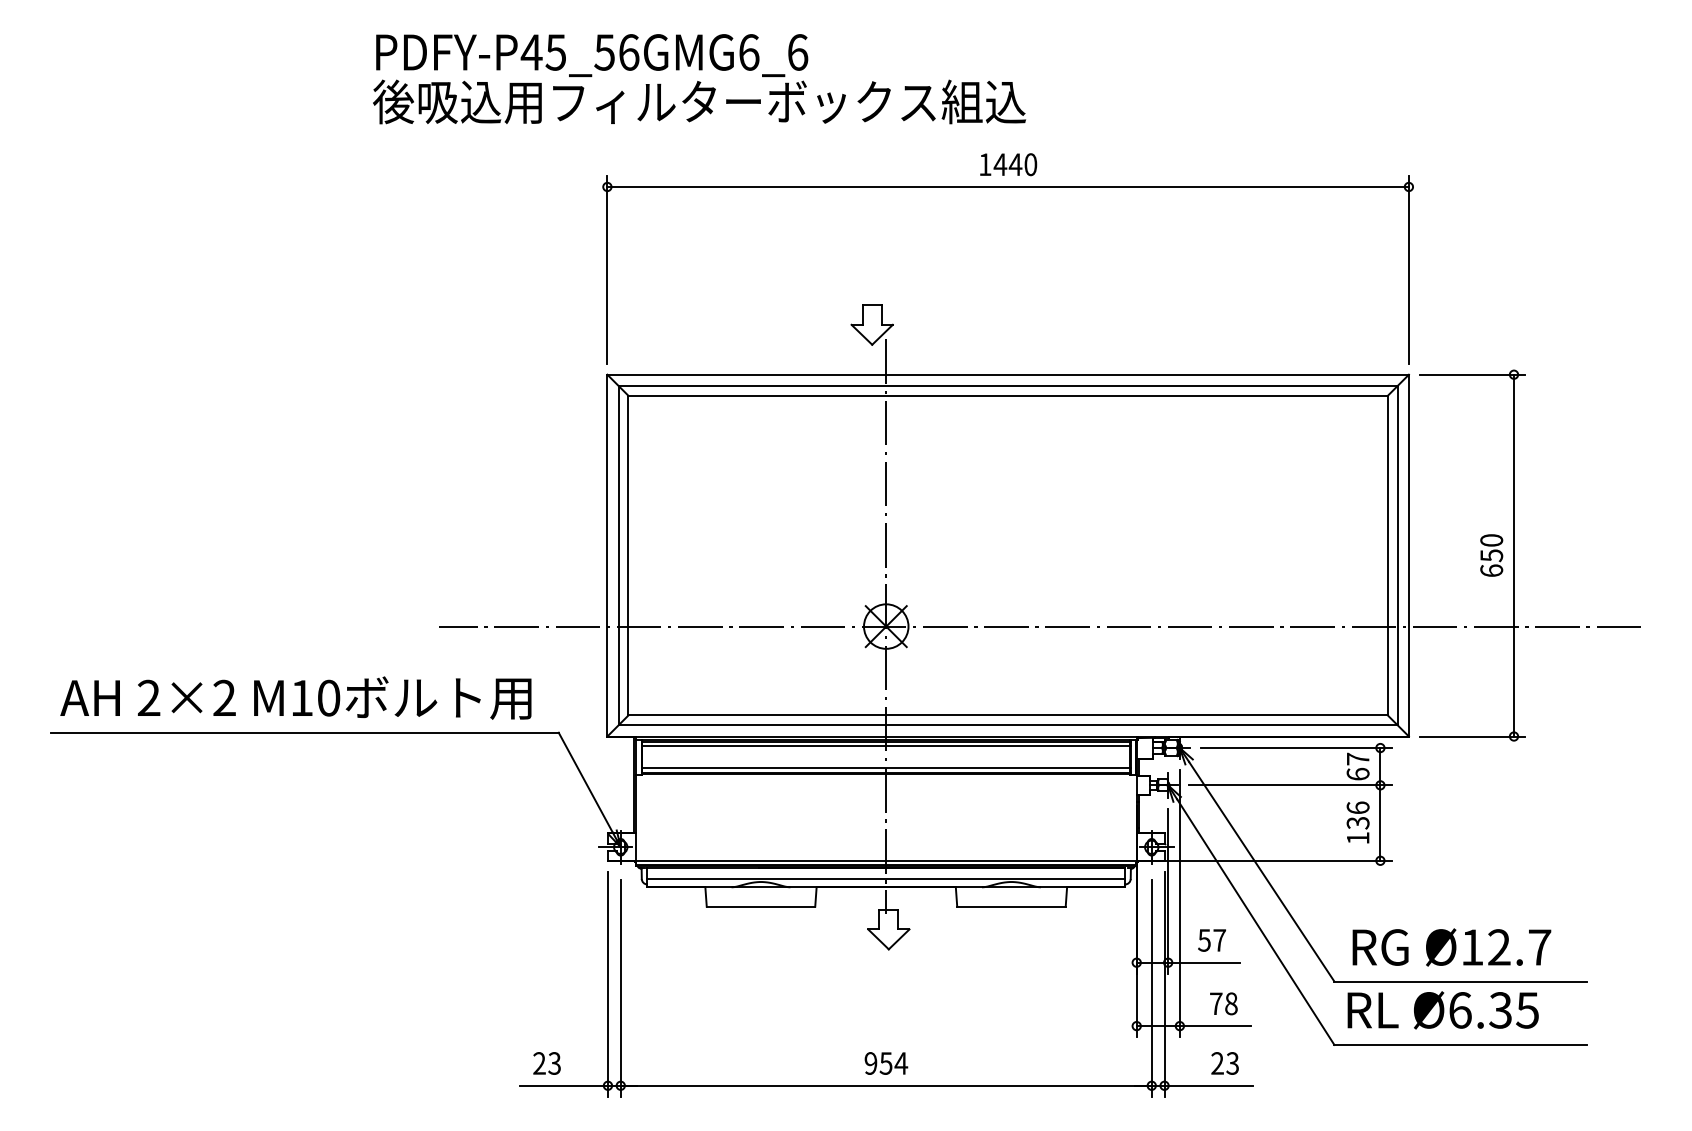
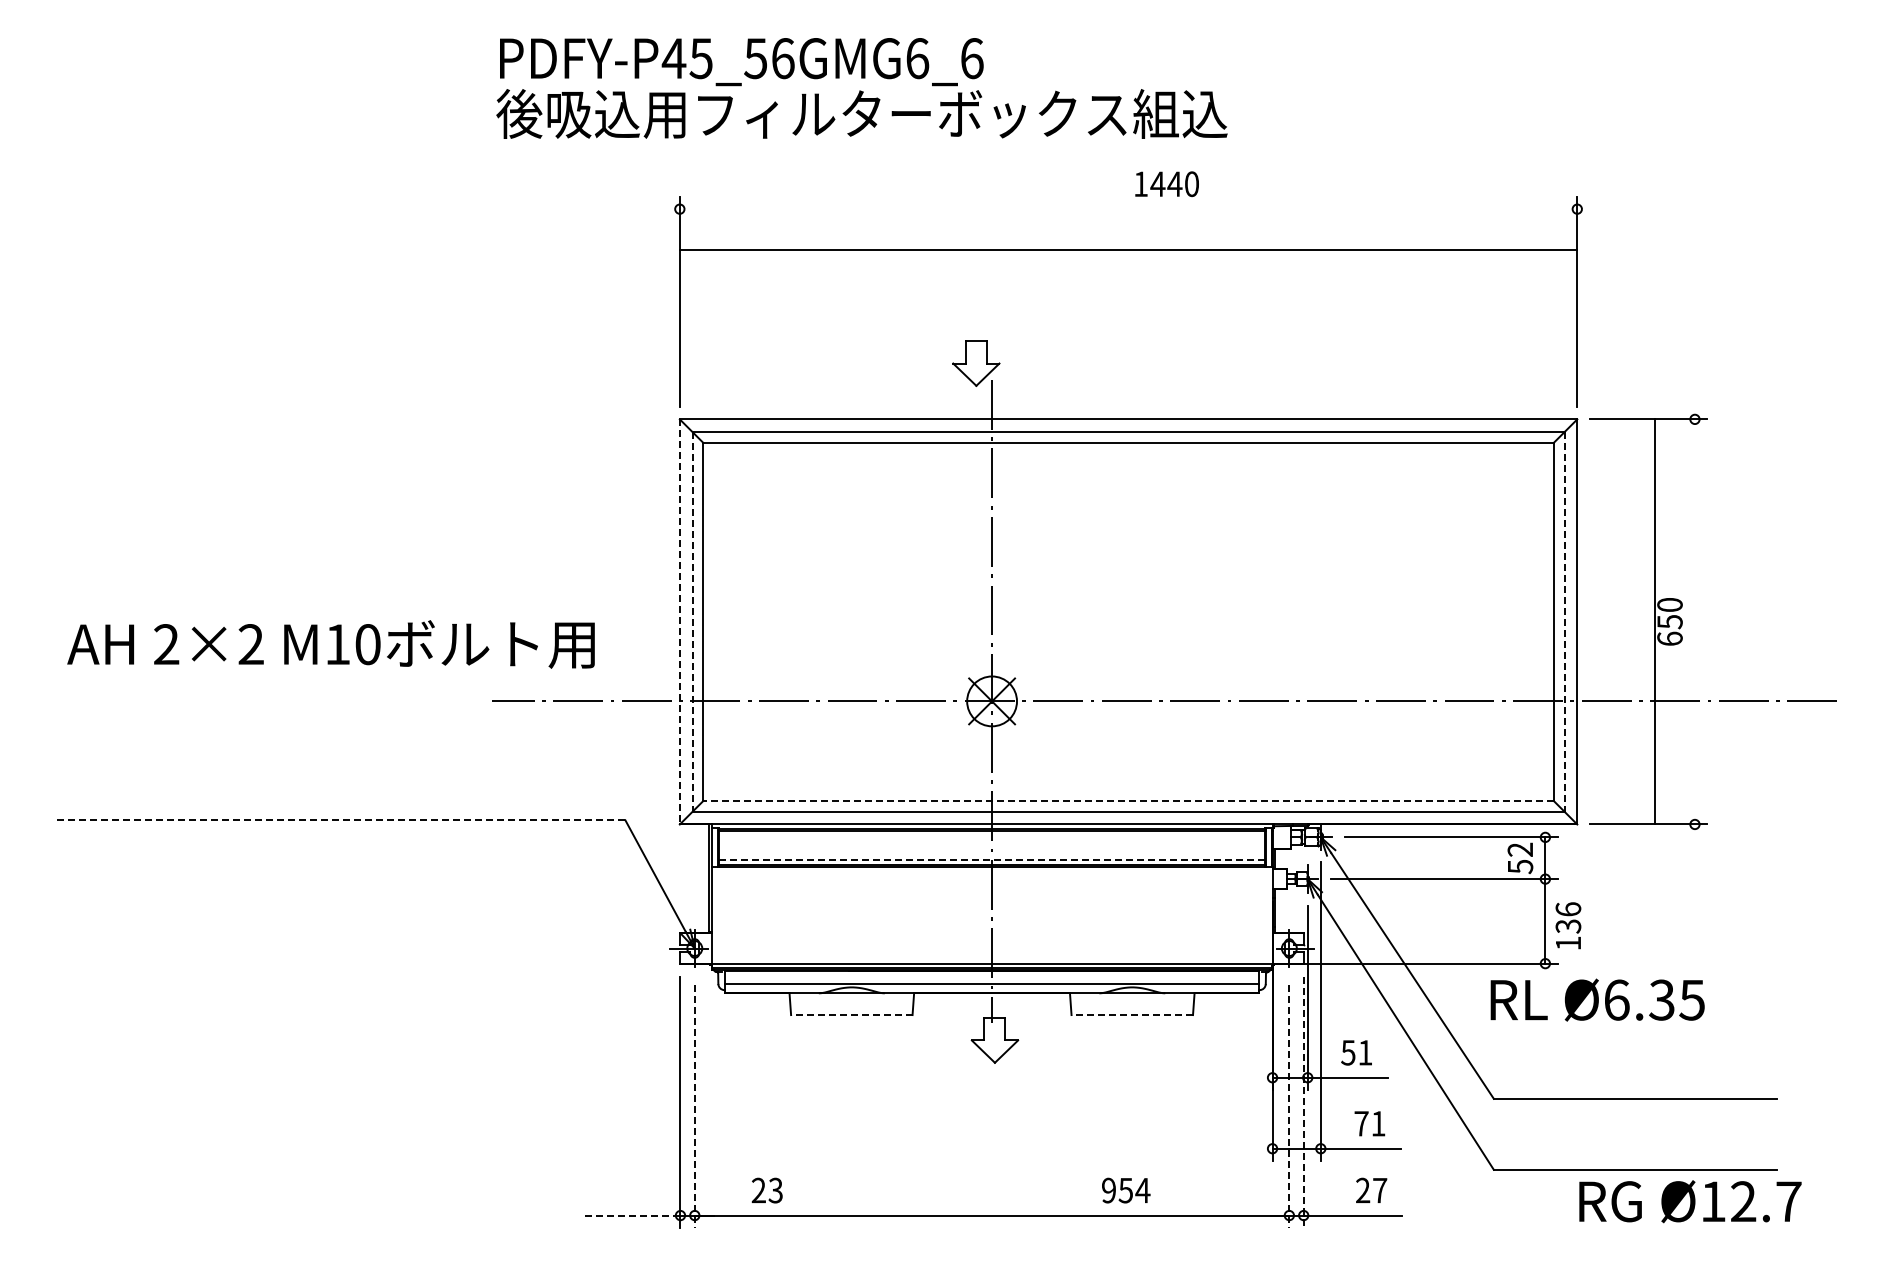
text: (699, 79) -> (861, 88), moved
text: (1008, 164) -> (1166, 184), moved
line: (1008, 187) -> (1128, 250), moved
line: (607, 555) -> (679, 621), solid -> dashed
line: (618, 555) -> (692, 621), solid -> dashed
line: (1397, 555) -> (1564, 621), solid -> dashed
line: (1513, 555) -> (1654, 621), moved
text: (295, 698) -> (330, 644), moved
line: (1008, 715) -> (1128, 800), solid -> dashed
line: (304, 732) -> (340, 820), solid -> dashed
line: (885, 745) -> (991, 834), removed
text: (1358, 766) -> (1520, 858), 67 -> 52
line: (886, 767) -> (992, 859), solid -> dashed
text: (1358, 822) -> (1568, 925), moved
line: (760, 907) -> (851, 1015), solid -> dashed
line: (1011, 907) -> (1132, 1015), solid -> dashed
text: (1219, 940) -> (1365, 1052), 57 -> 51
text: (1451, 947) -> (1690, 1201), moved
line: (1164, 984) -> (1303, 1102), solid -> dashed
line: (620, 988) -> (694, 1106), solid -> dashed
line: (1151, 988) -> (1289, 1106), solid -> dashed
text: (1231, 1003) -> (1378, 1123), 78 -> 71
text: (1443, 1009) -> (1597, 999), moved
text: (546, 1063) -> (766, 1190), moved
text: (886, 1063) -> (1126, 1190), moved
text: (1232, 1063) -> (1379, 1190), 23 -> 27
line: (563, 1085) -> (630, 1215), solid -> dashed

